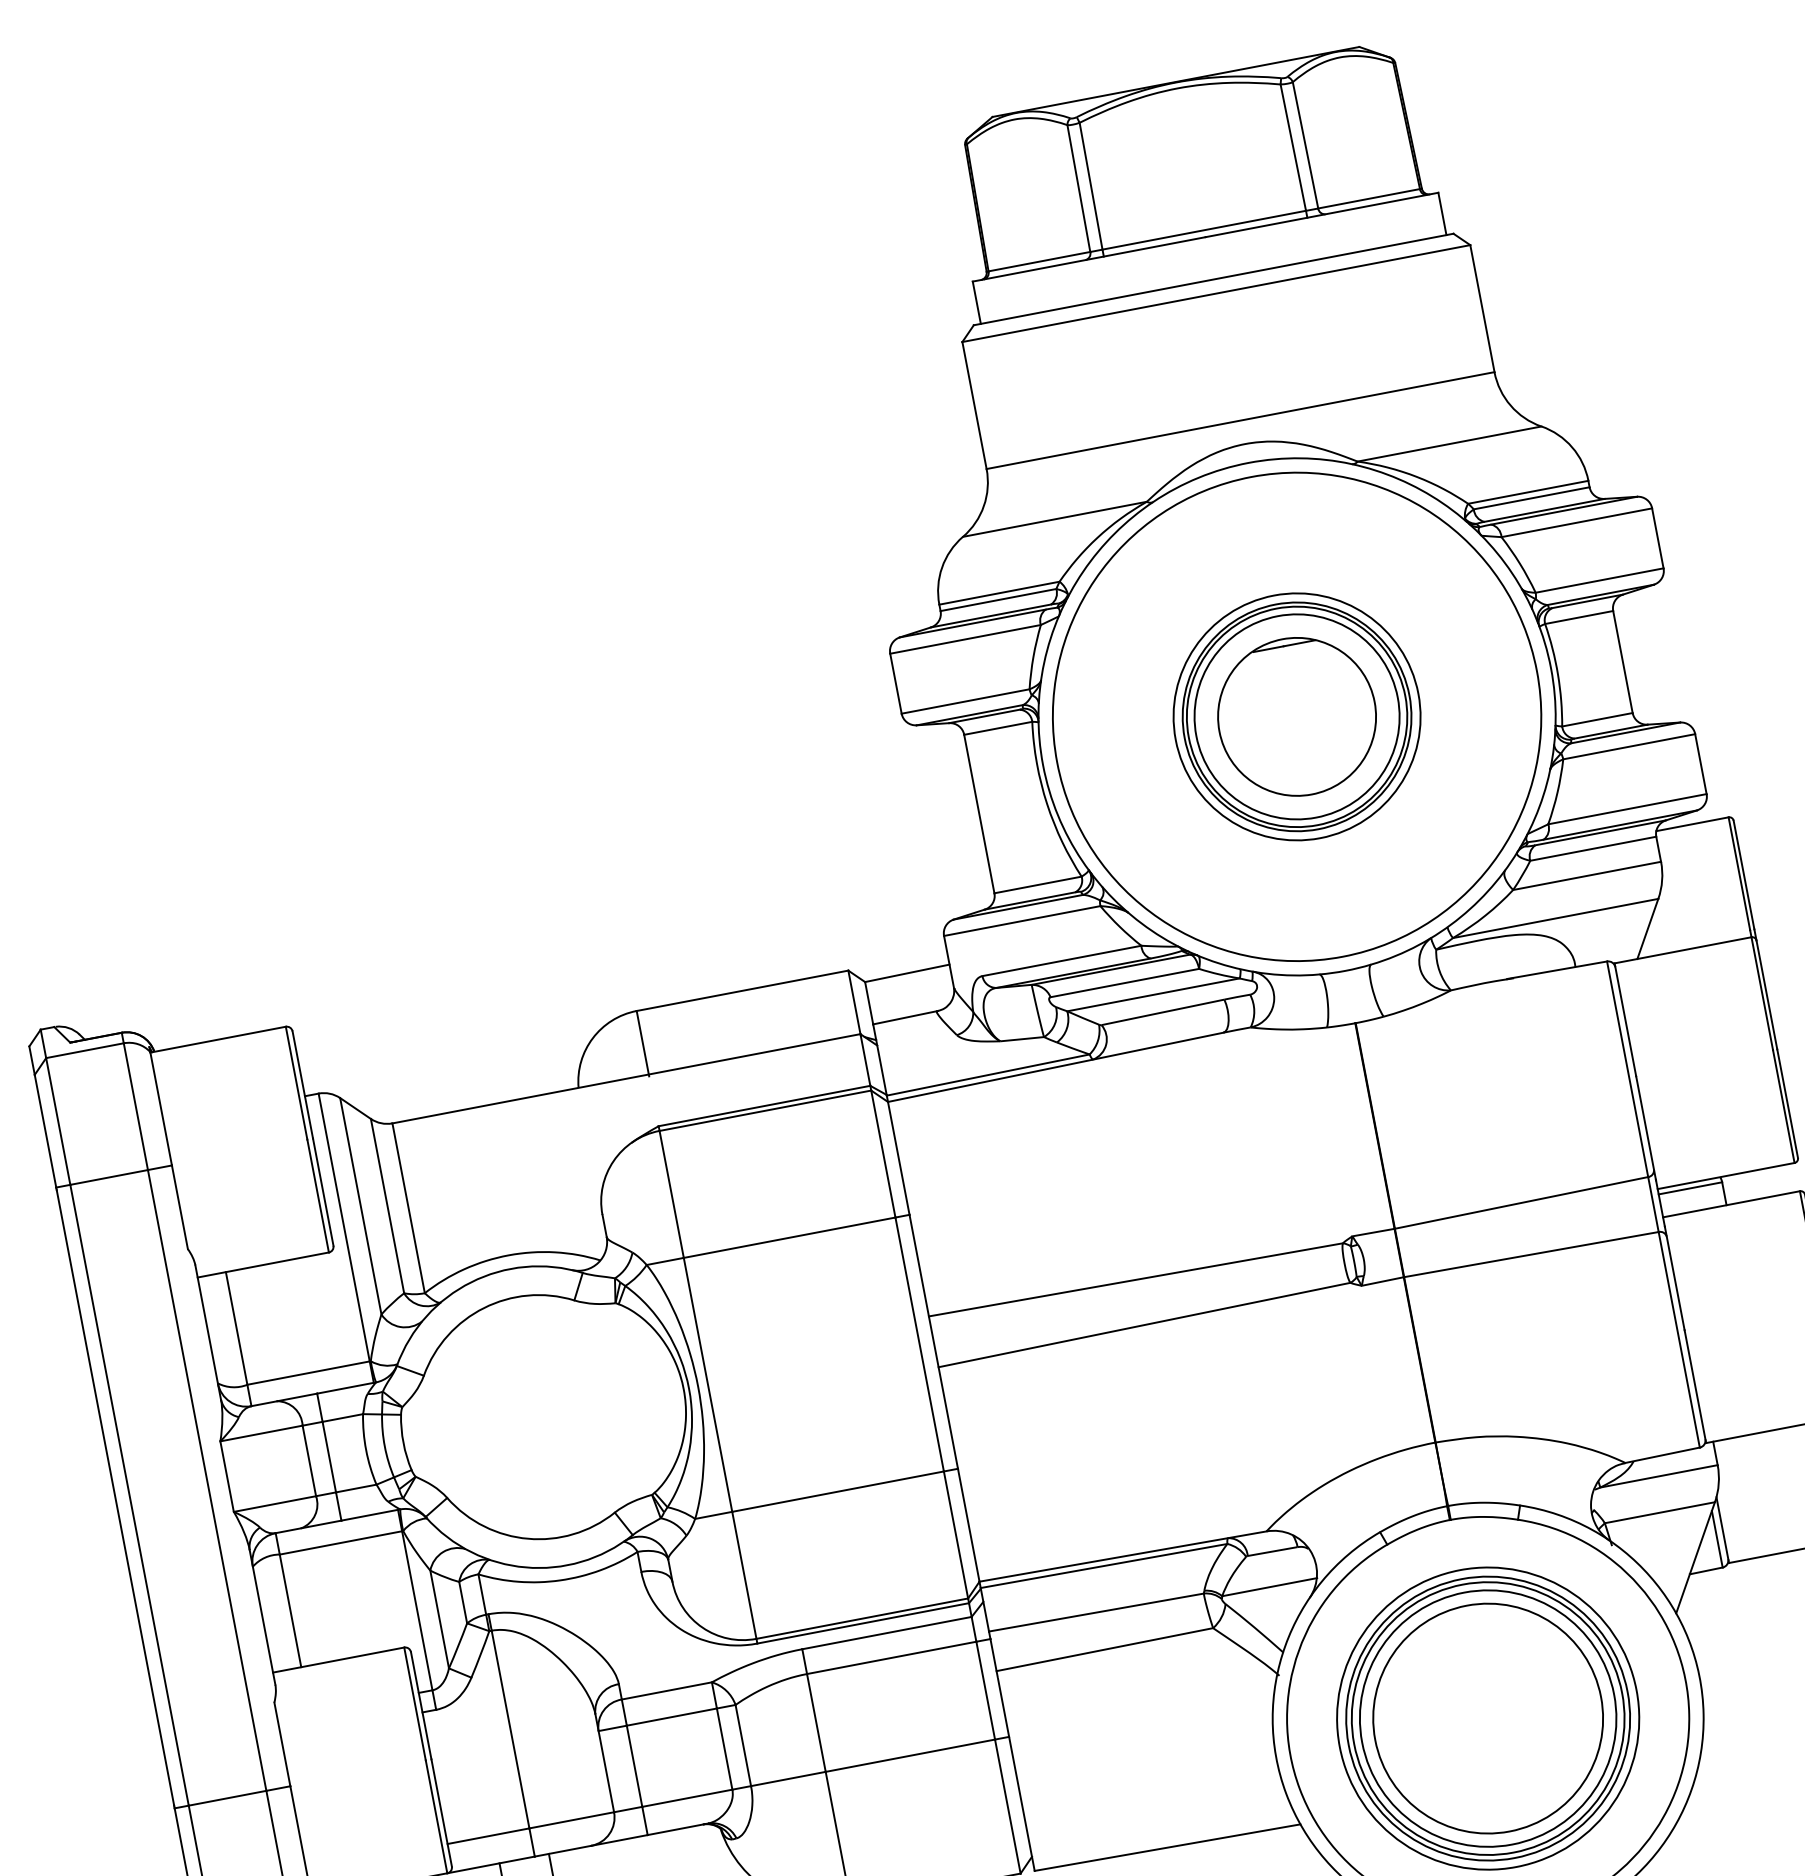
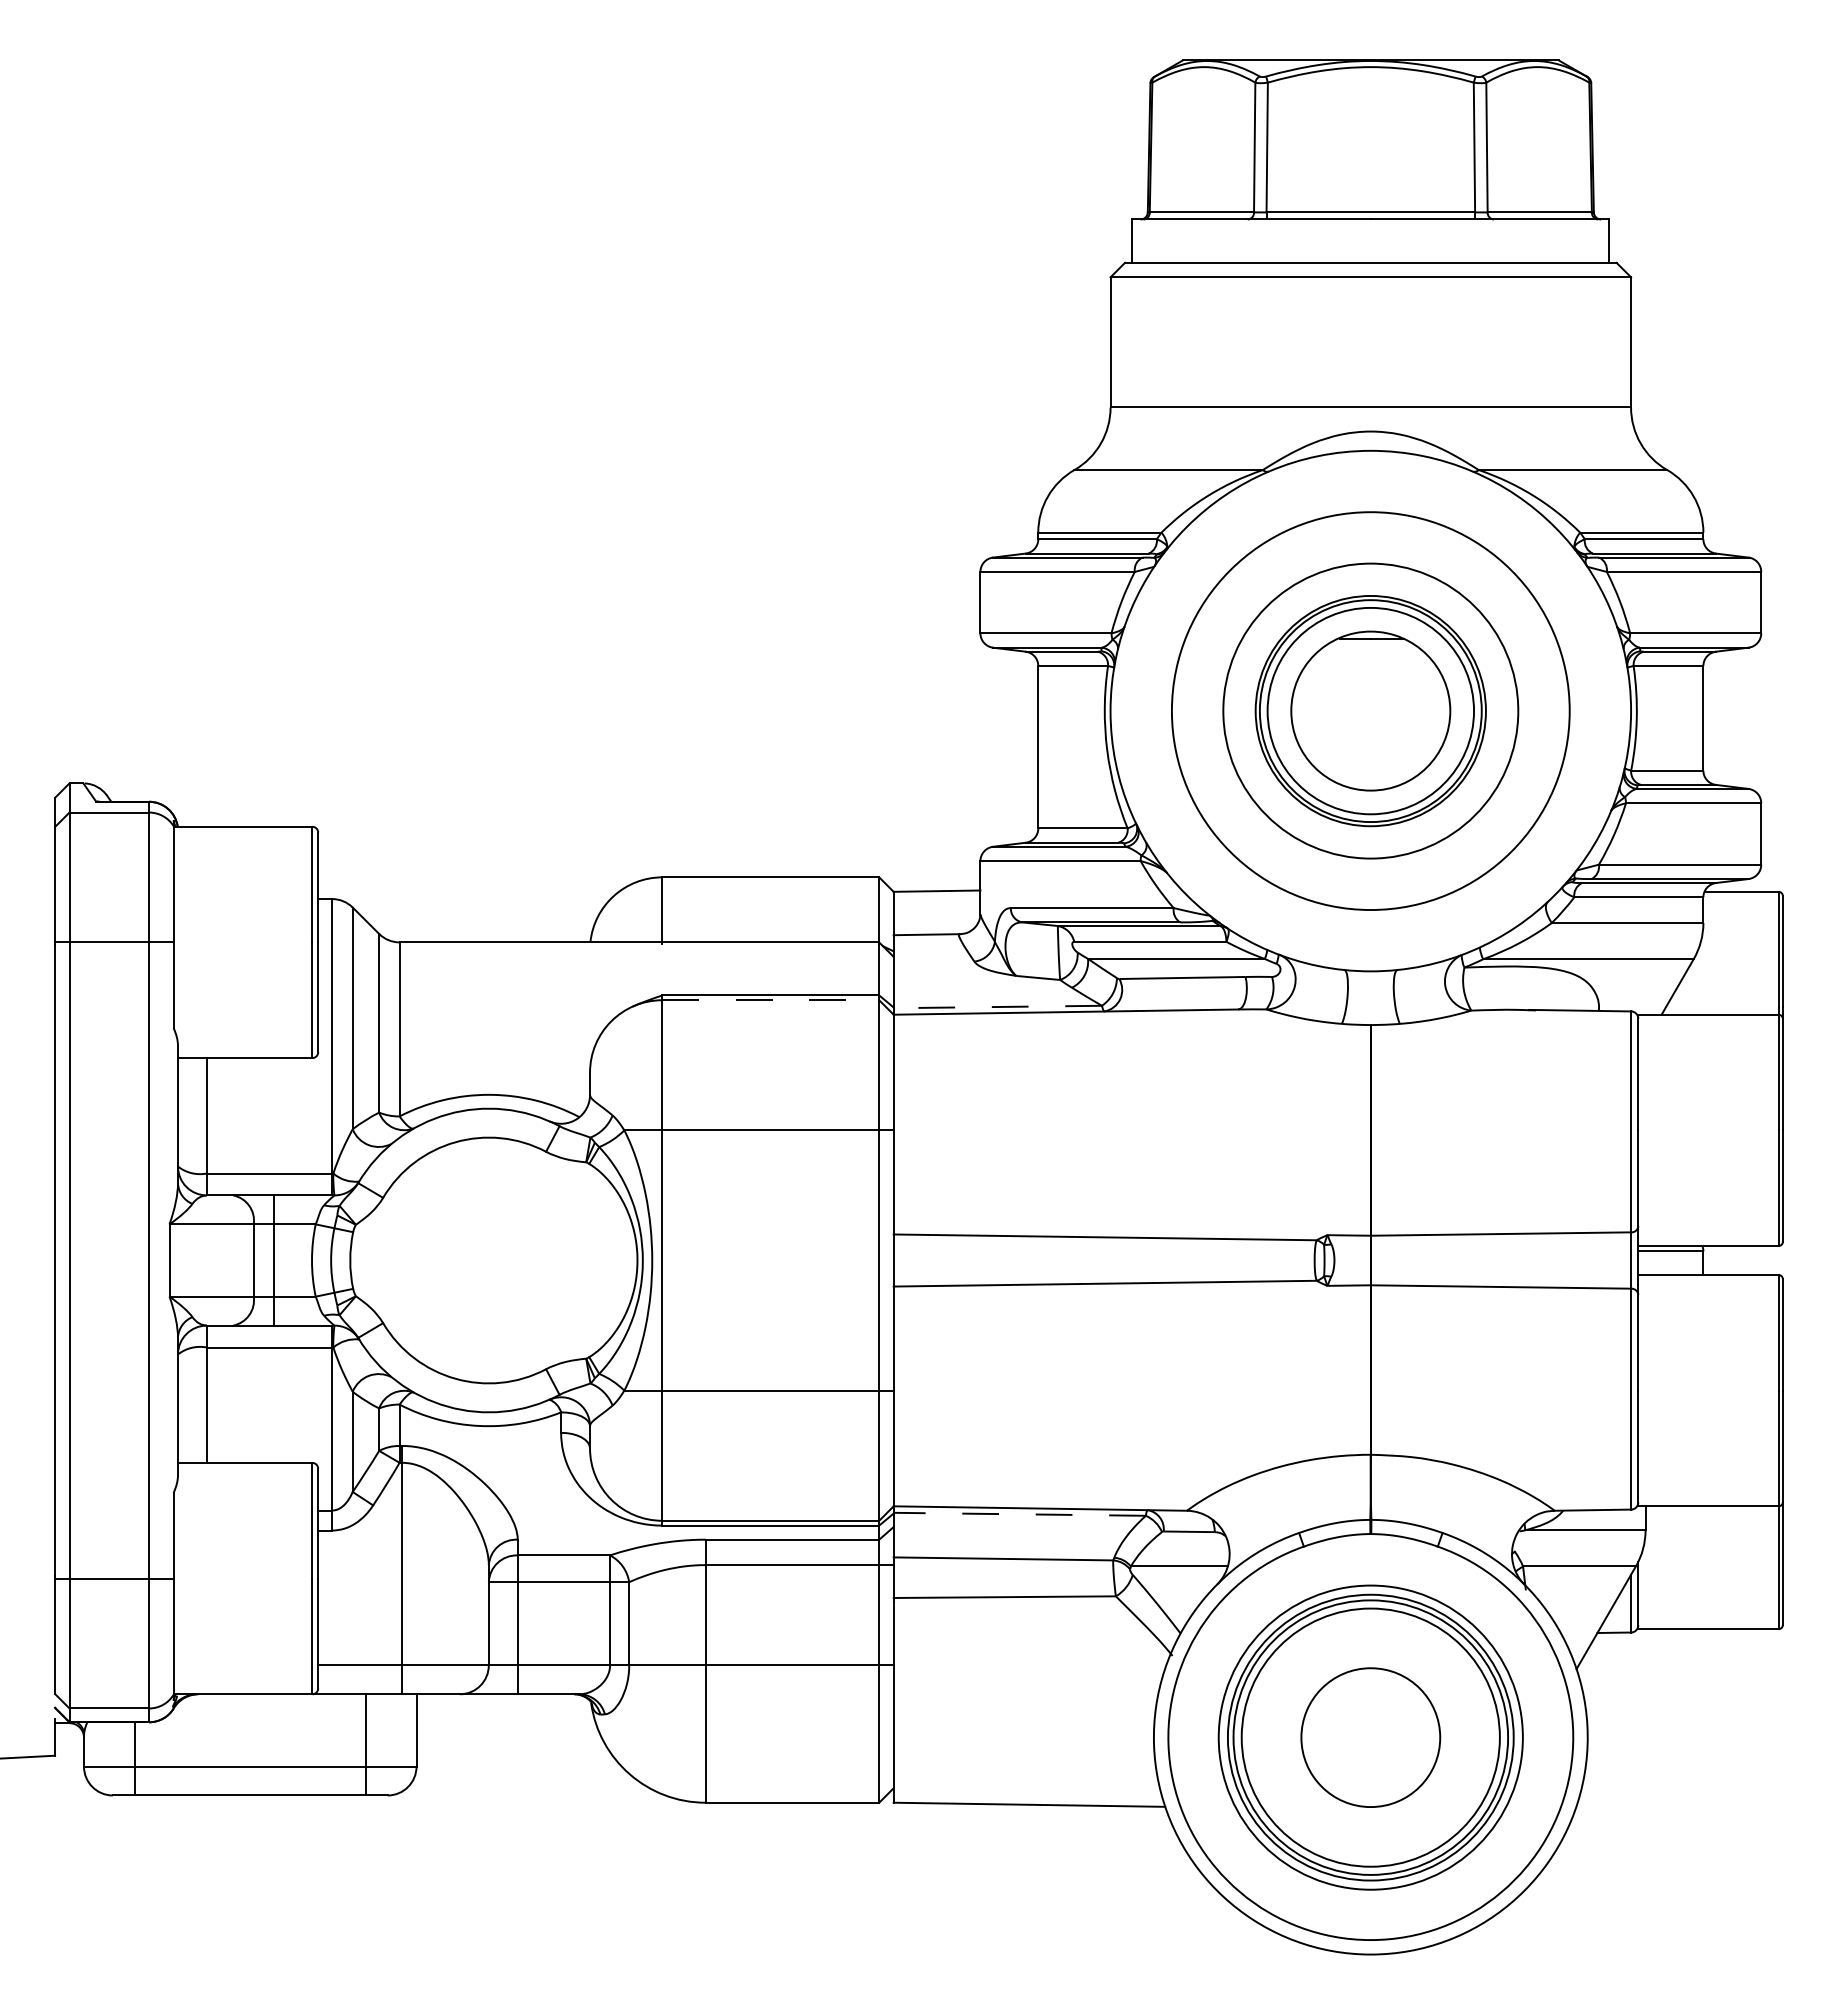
circle: (1296, 716) -> (1370, 710), size x0.6
circle: (1296, 716) -> (1370, 710), size x1.6
line: (987, 1075) -> (997, 1007), solid -> dashed
line: (766, 1110) -> (771, 1000), solid -> dashed
line: (1103, 1566) -> (1019, 1514), solid -> dashed
circle: (1487, 1718) -> (1370, 1737), size x0.6

